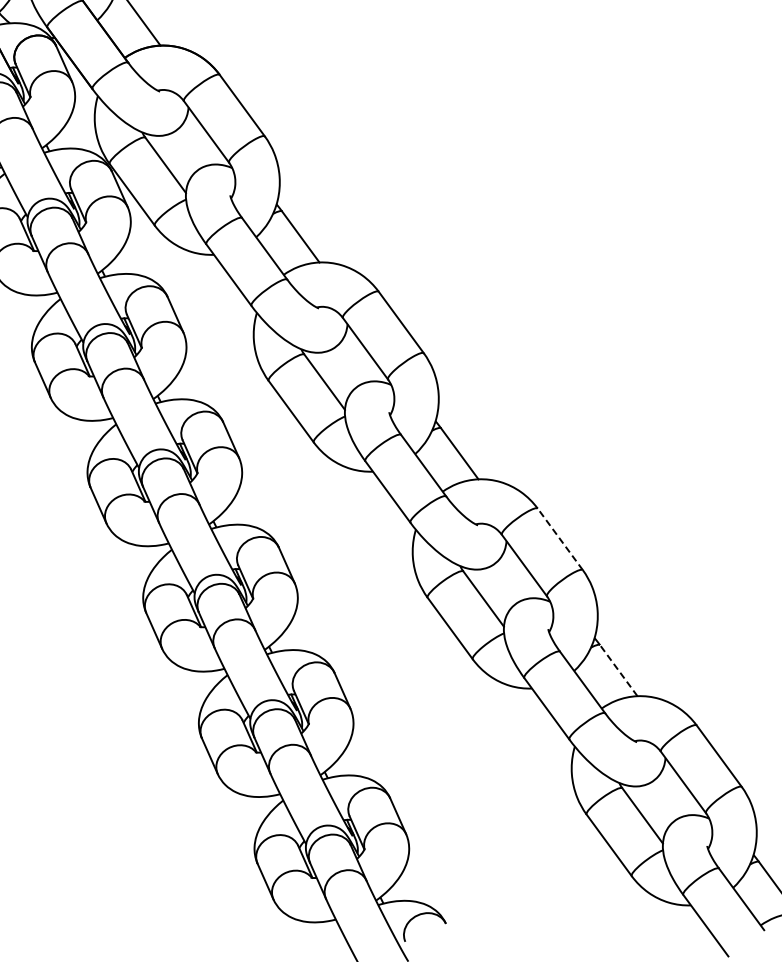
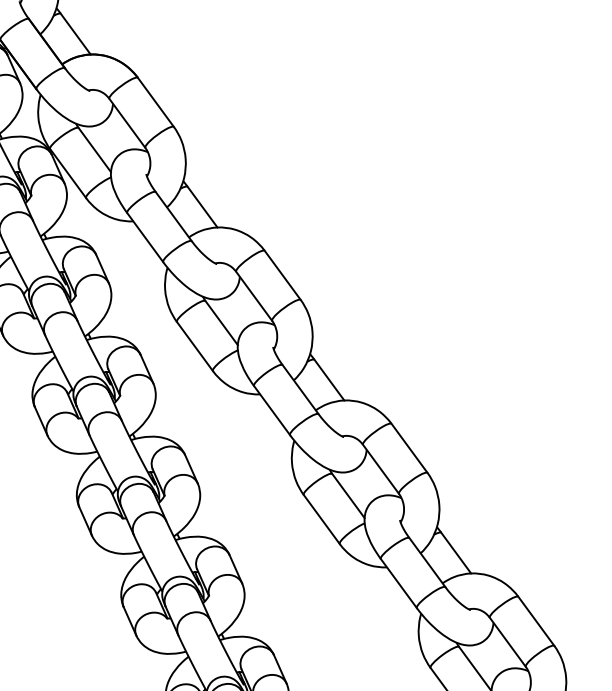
line: (560, 538) -> (409, 447), dashed -> solid
line: (618, 670) -> (455, 552), dashed -> solid

